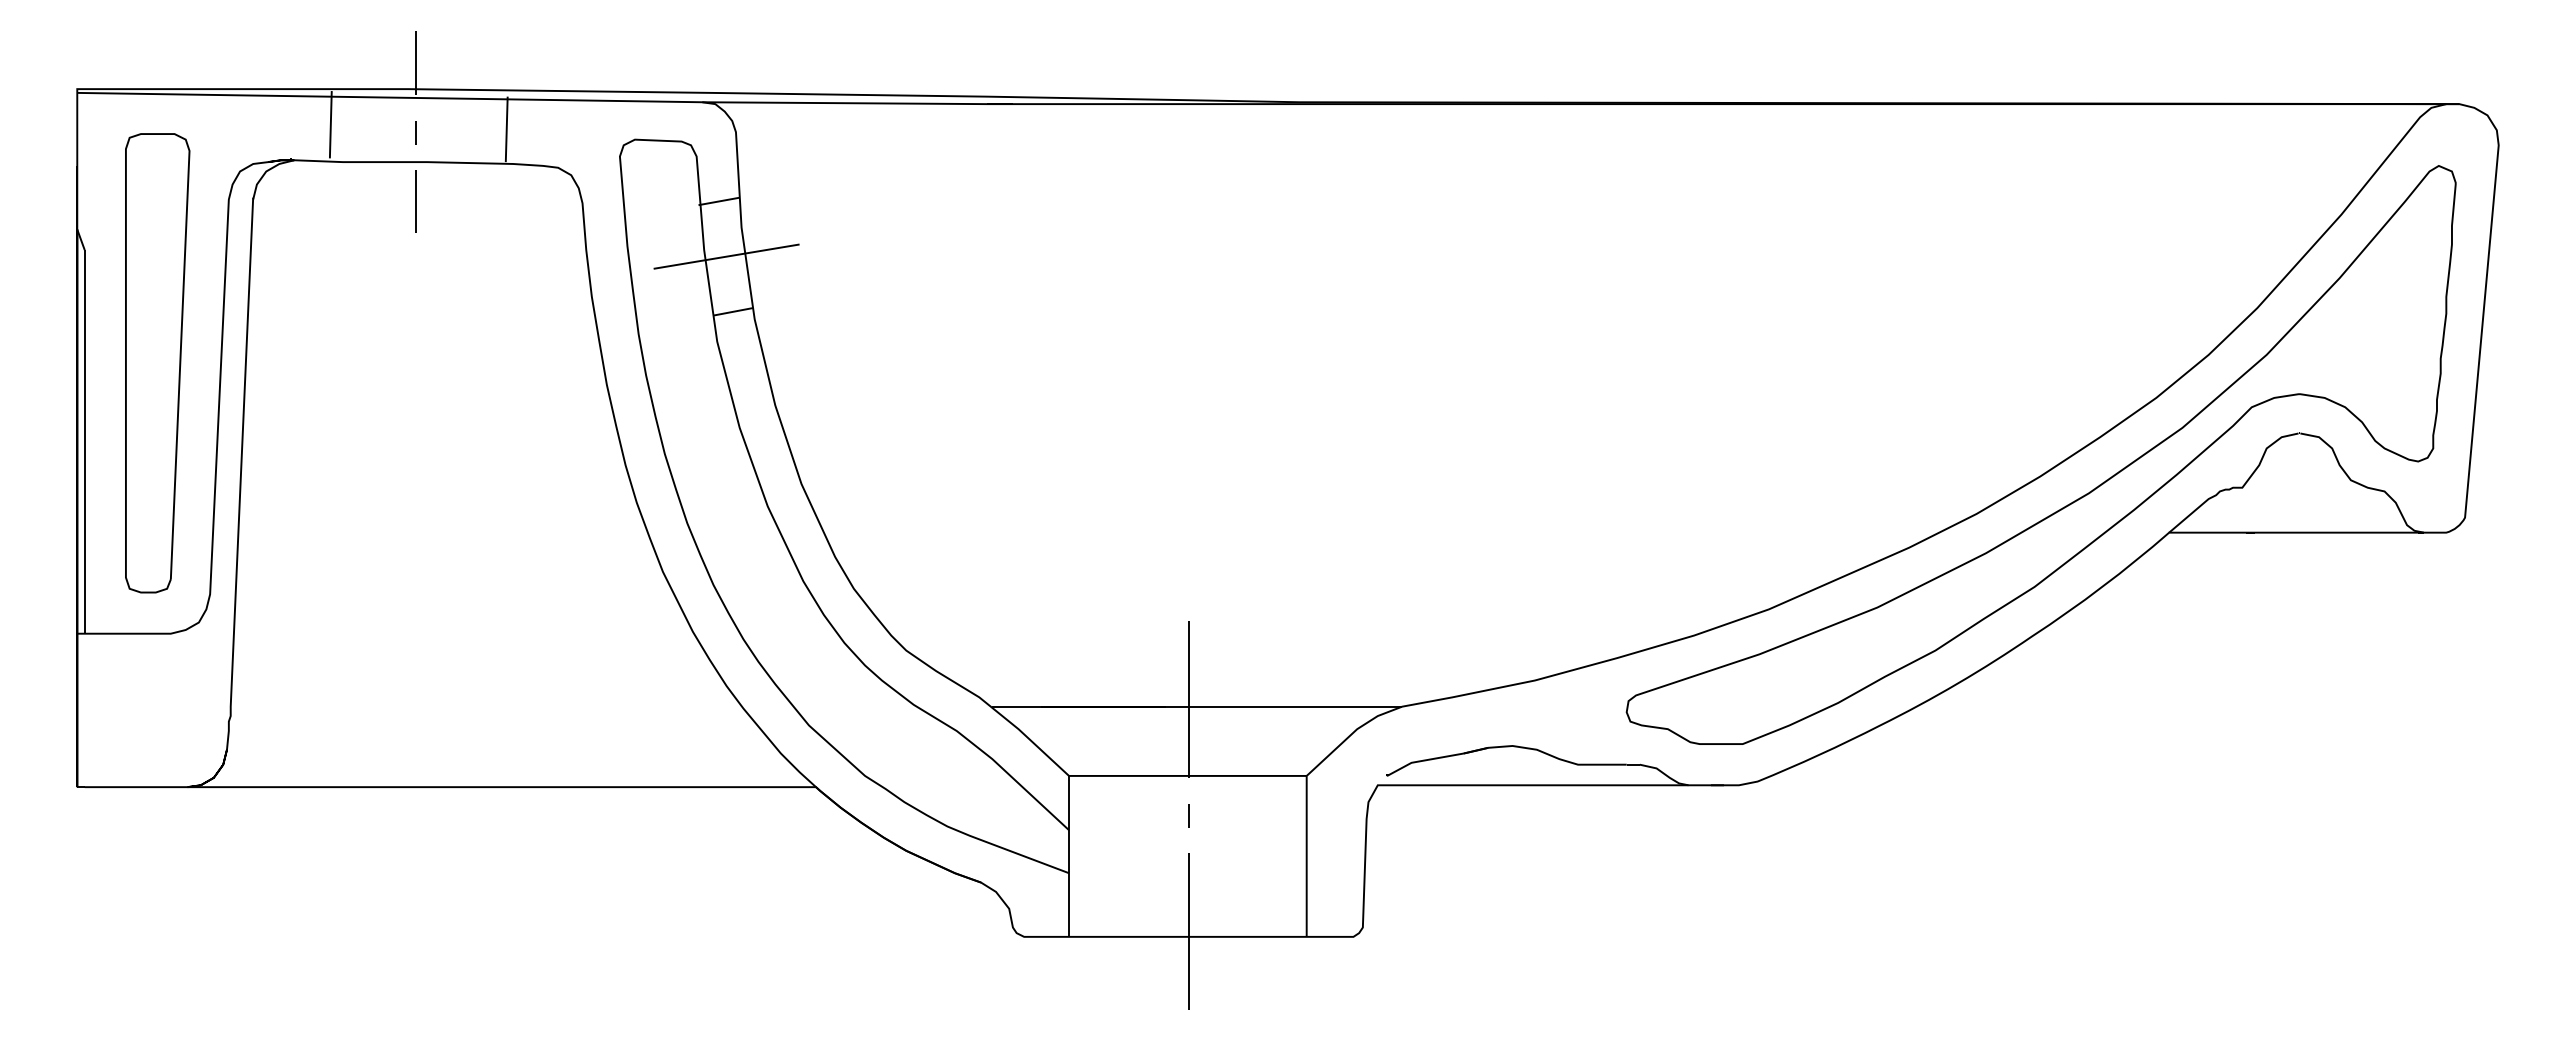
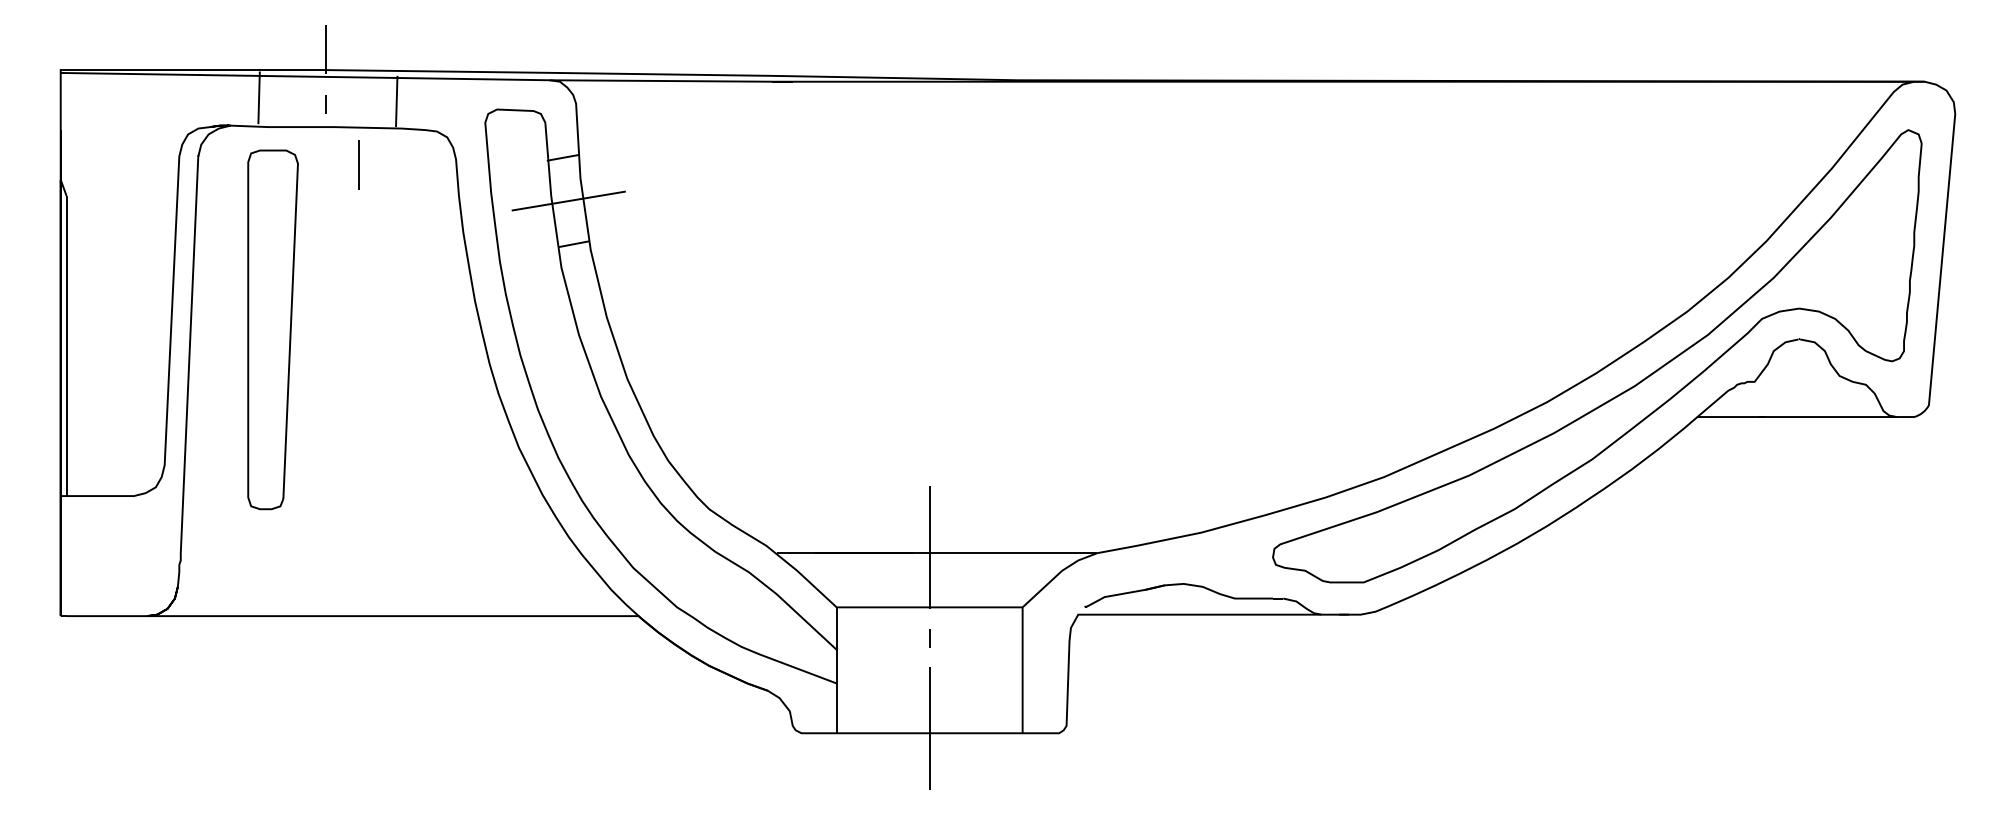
line: (415, 201) -> (358, 164), moved
part: (157, 363) -> (272, 330), moved

